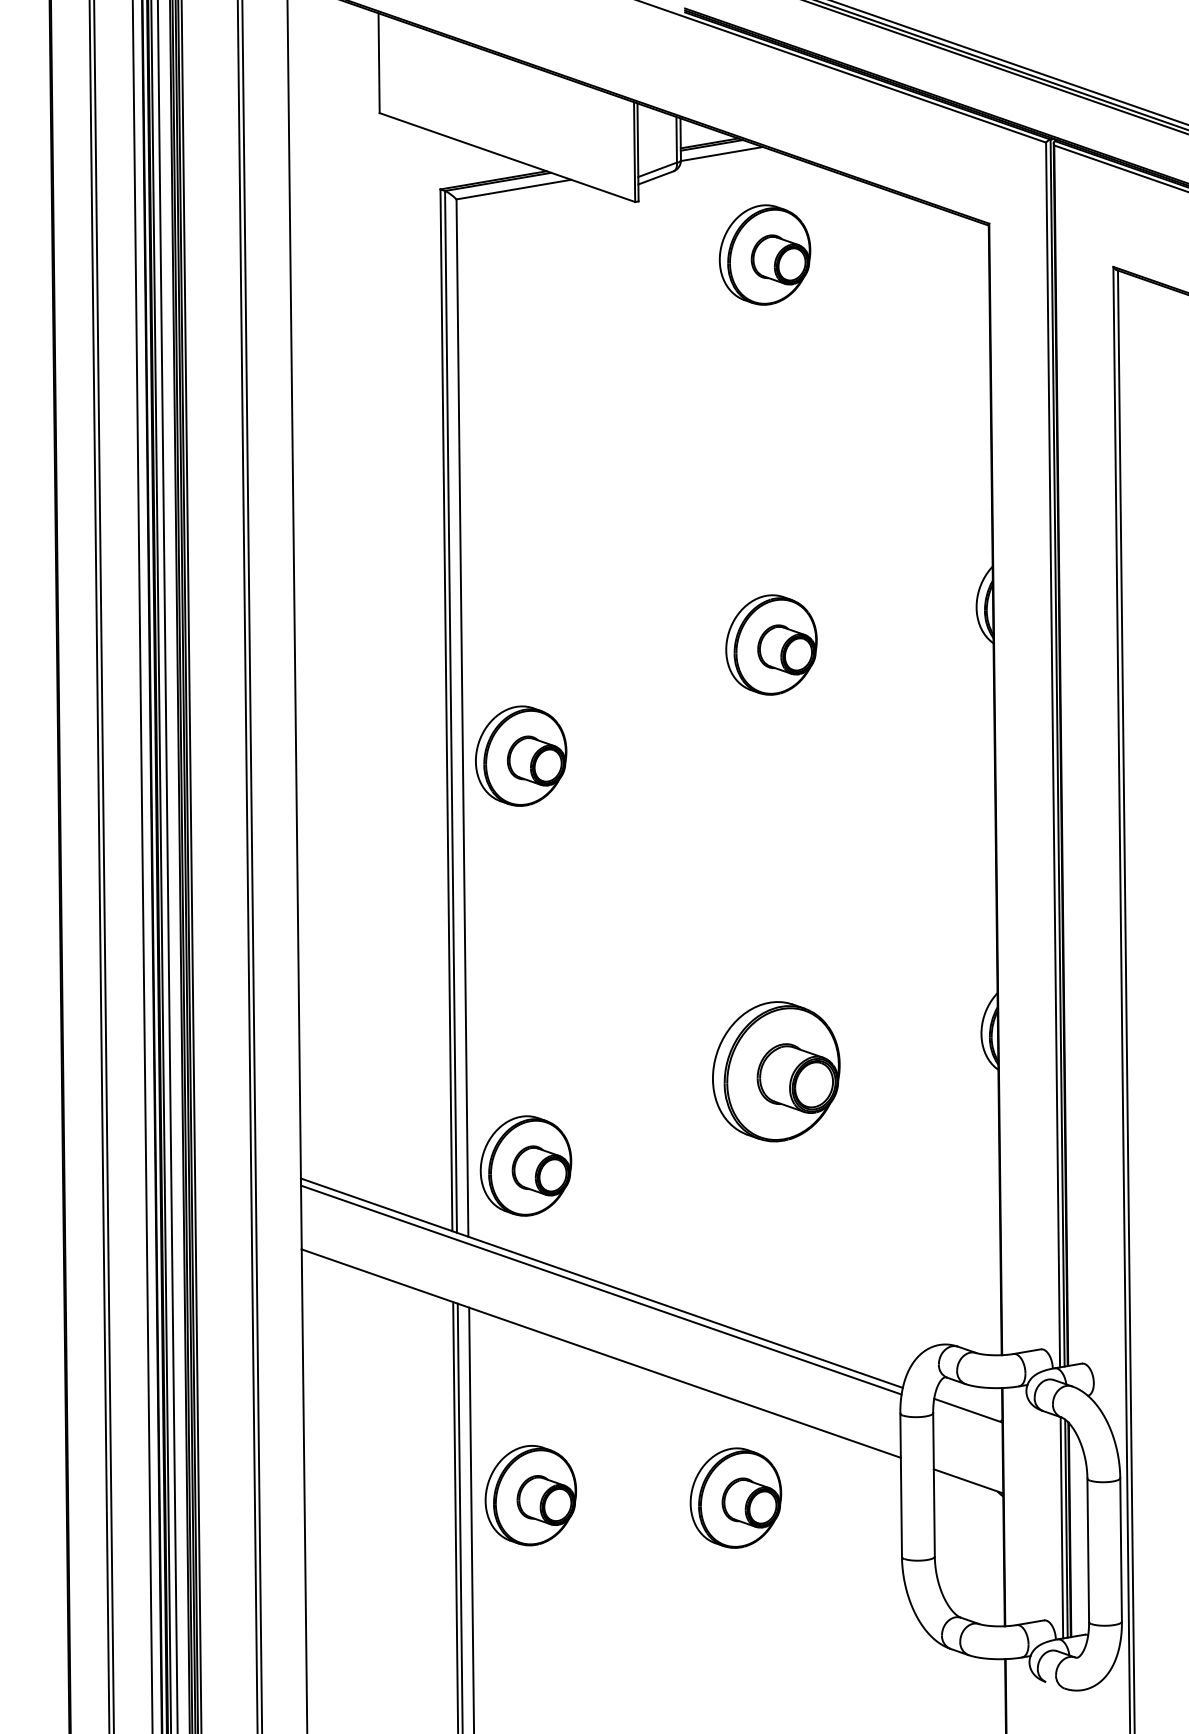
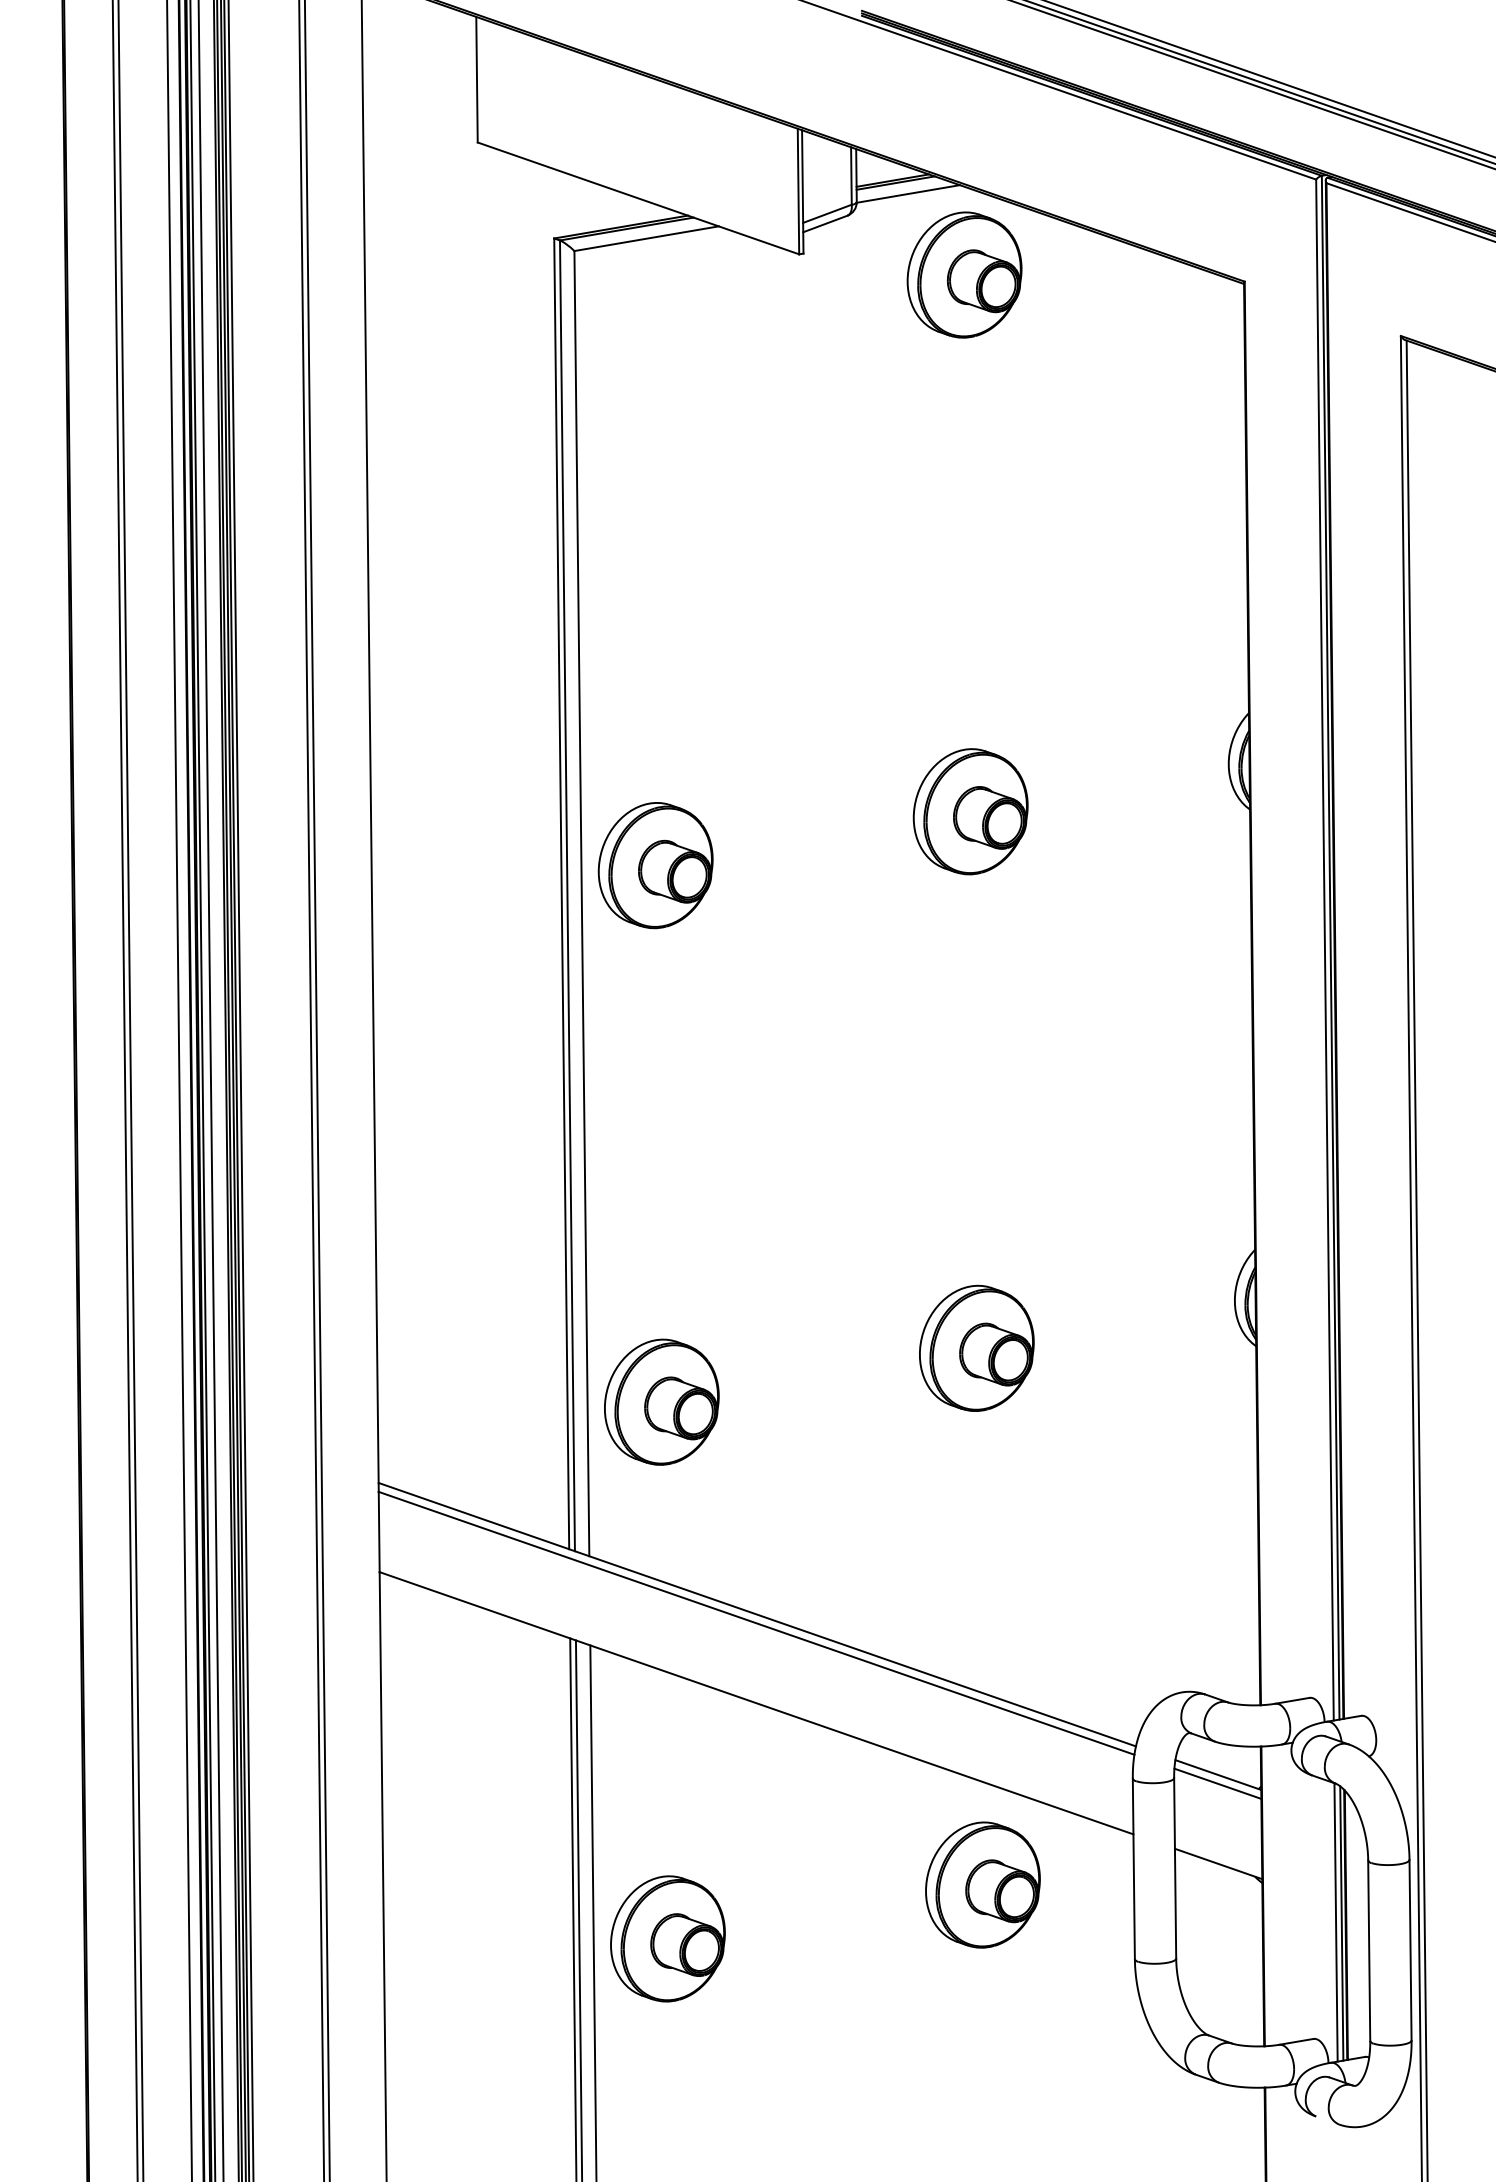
part: (764, 254) -> (964, 274), moved
part: (520, 756) -> (655, 865), moved
part: (776, 1070) -> (976, 1347), size x0.71
part: (525, 1165) -> (661, 1401), moved
line: (967, 1417) -> (1217, 1783), added
part: (530, 1495) -> (667, 1938), moved
part: (735, 1497) -> (982, 1884), moved

